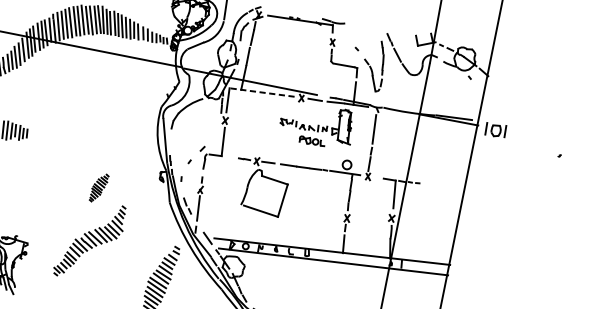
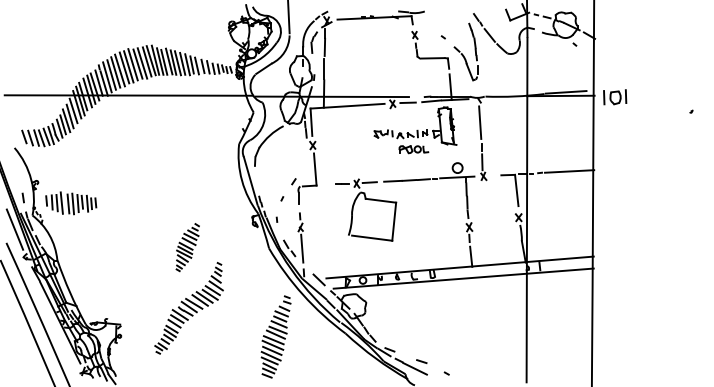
line: (261, 92) -> (347, 106), dashed -> solid
line: (443, 186) -> (569, 171), added
part: (99, 187) -> (187, 247), size x1.43

